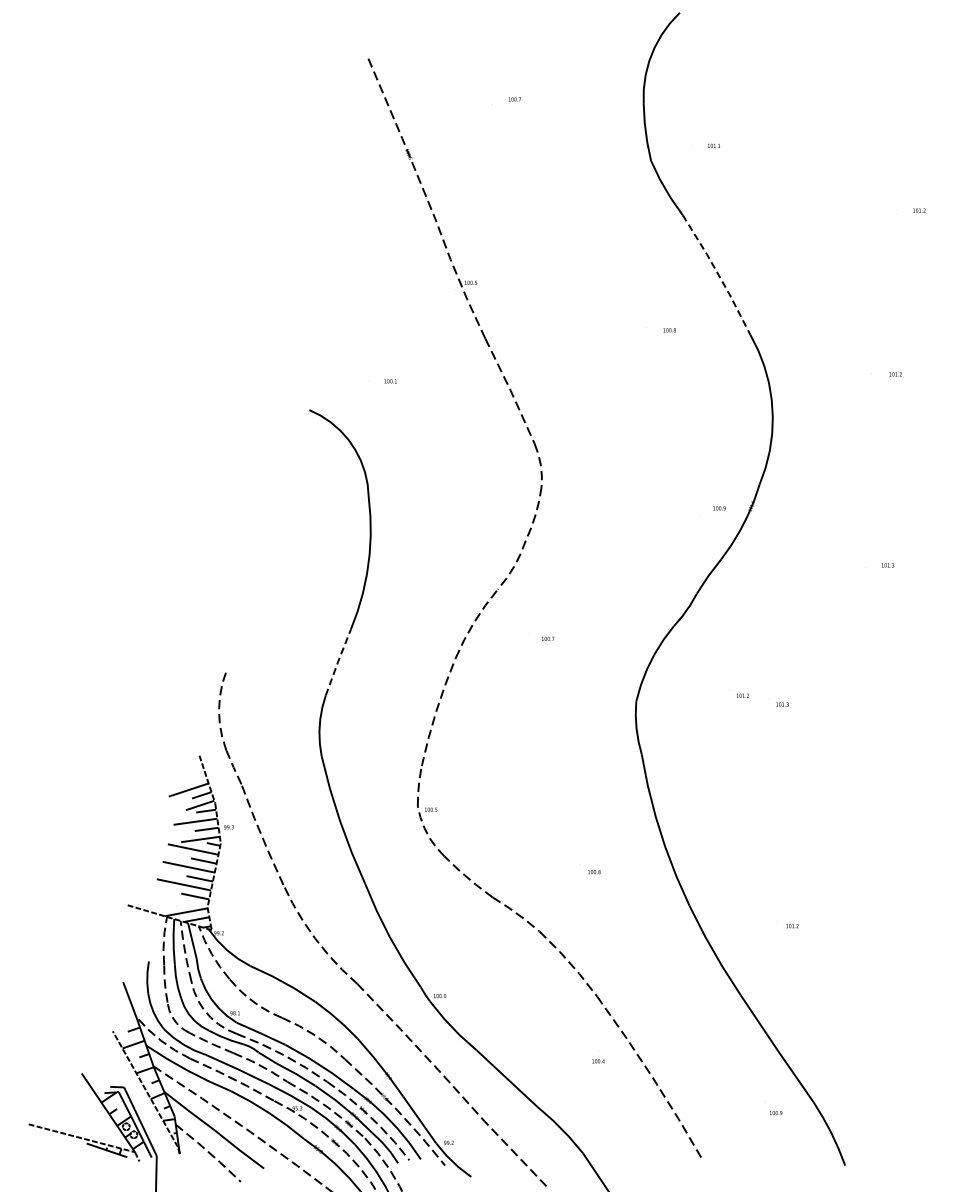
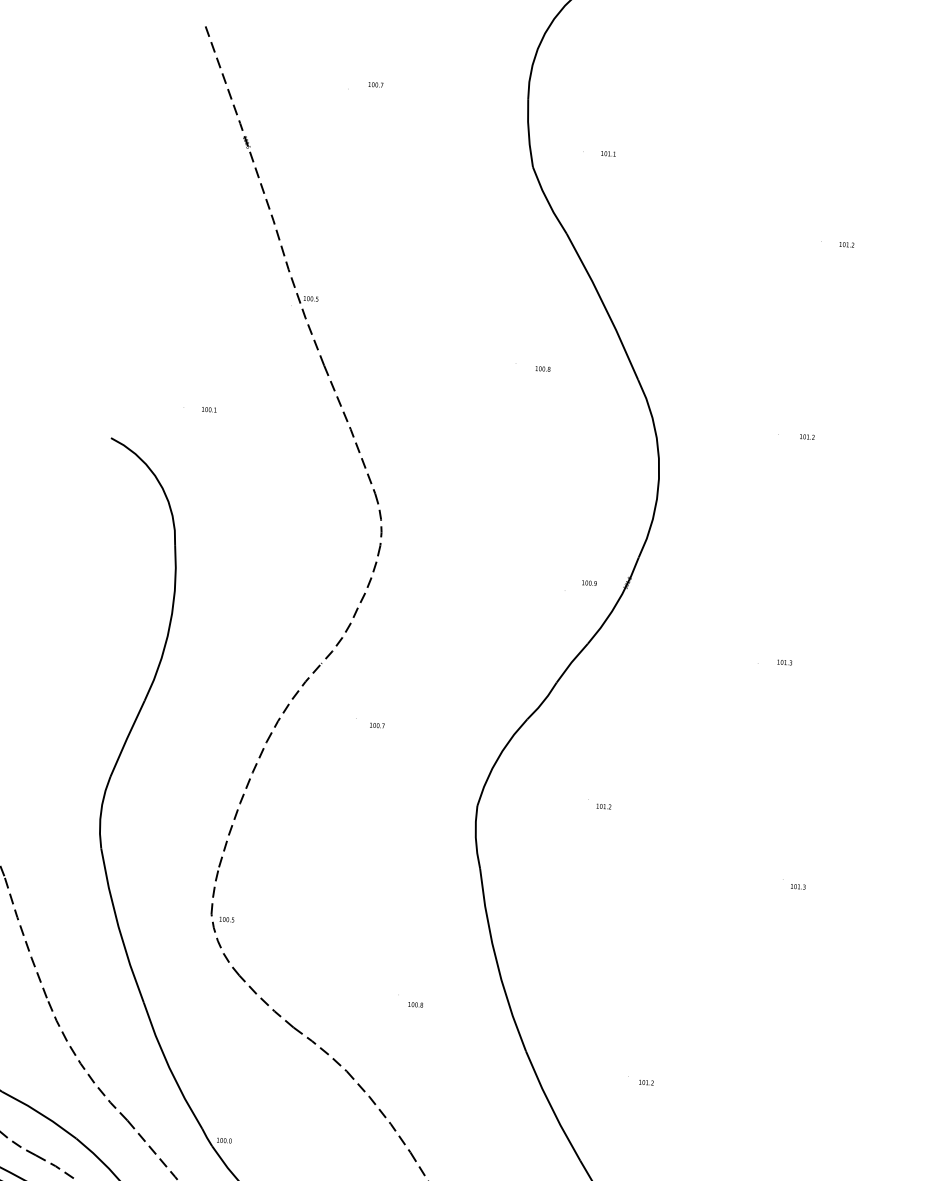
line: (718, 274) -> (604, 306), dashed -> solid
line: (337, 662) -> (126, 738), dashed -> solid
text: (778, 702) -> (793, 884), moved

